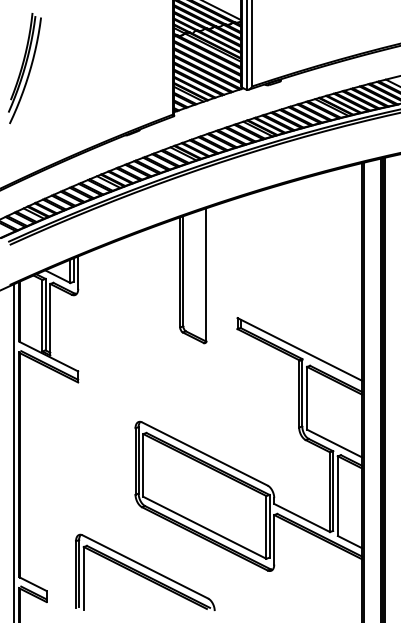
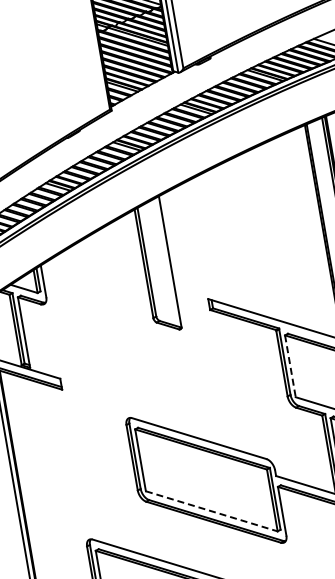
line: (307, 398) -> (290, 366), solid -> dashed
line: (204, 527) -> (211, 511), solid -> dashed

